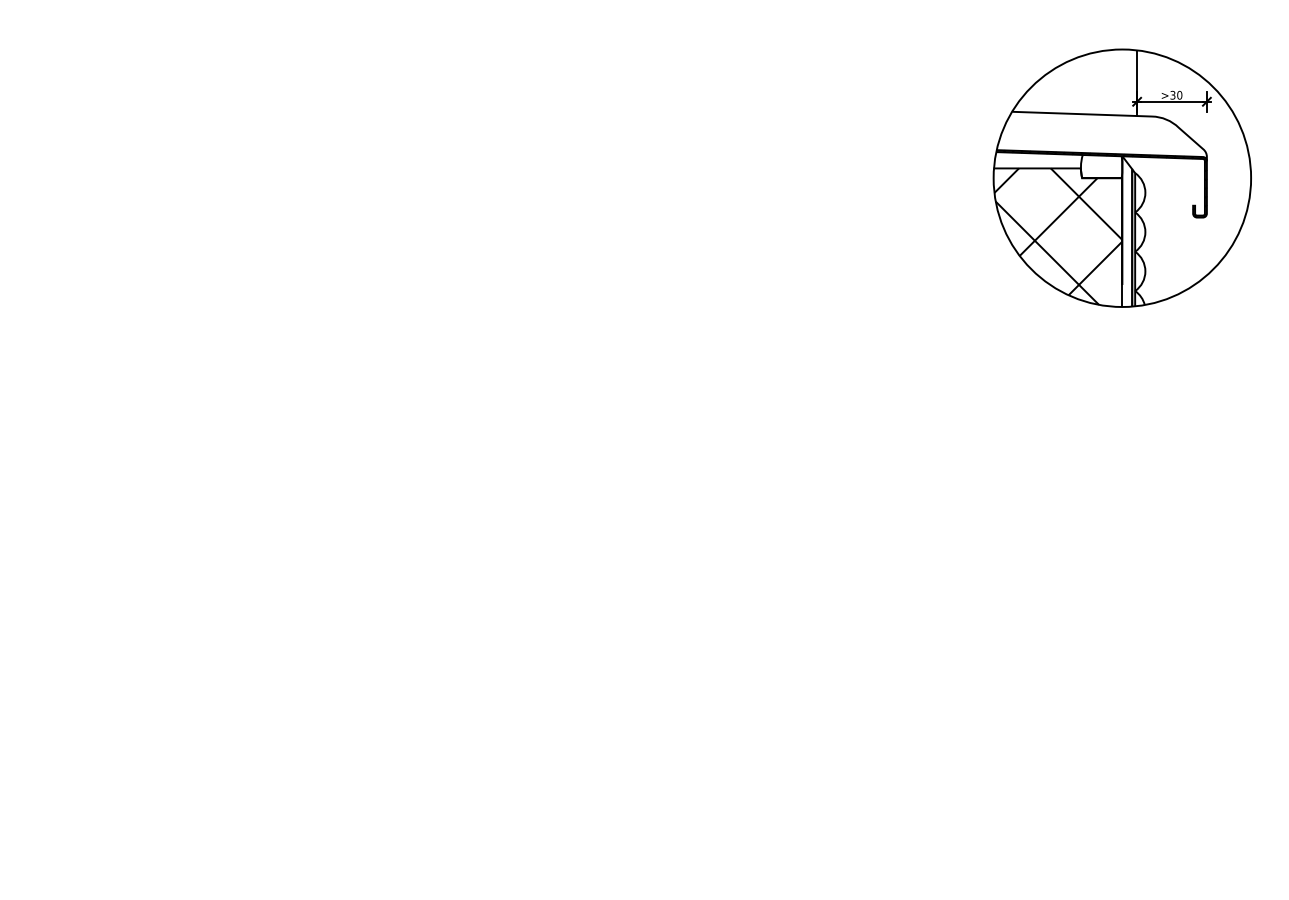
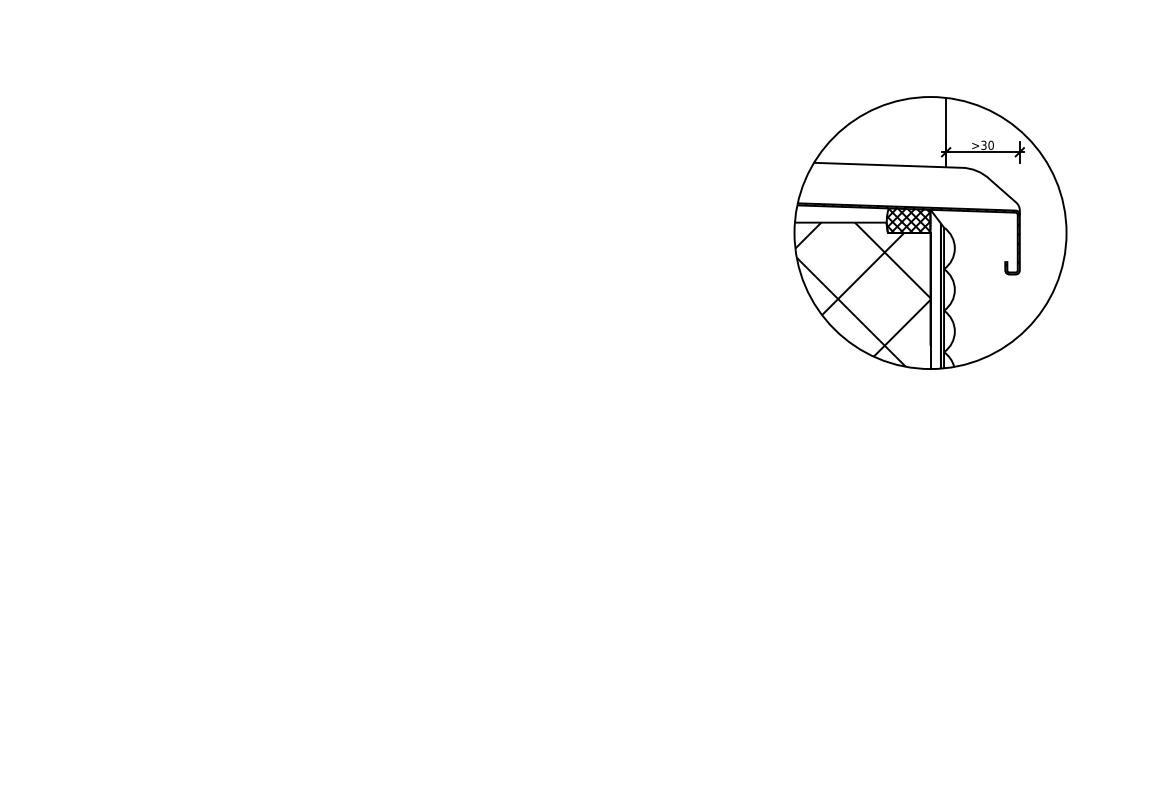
hatch: (1101, 166) -> (908, 220), added

